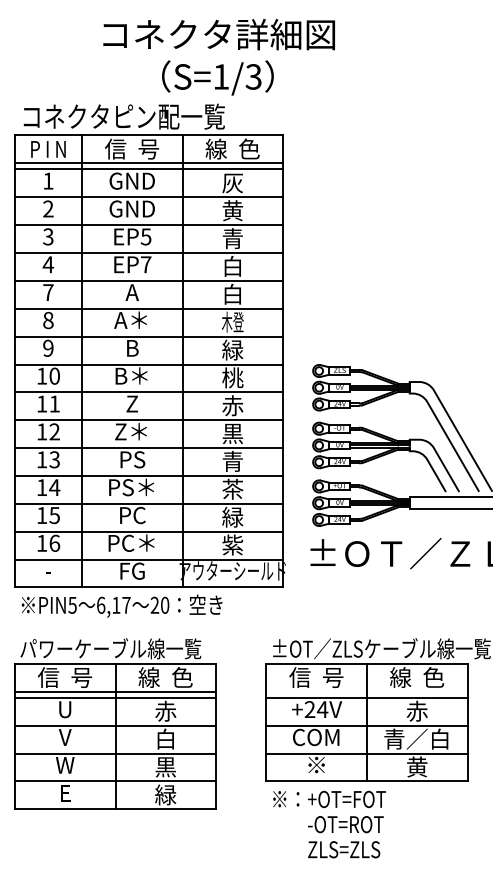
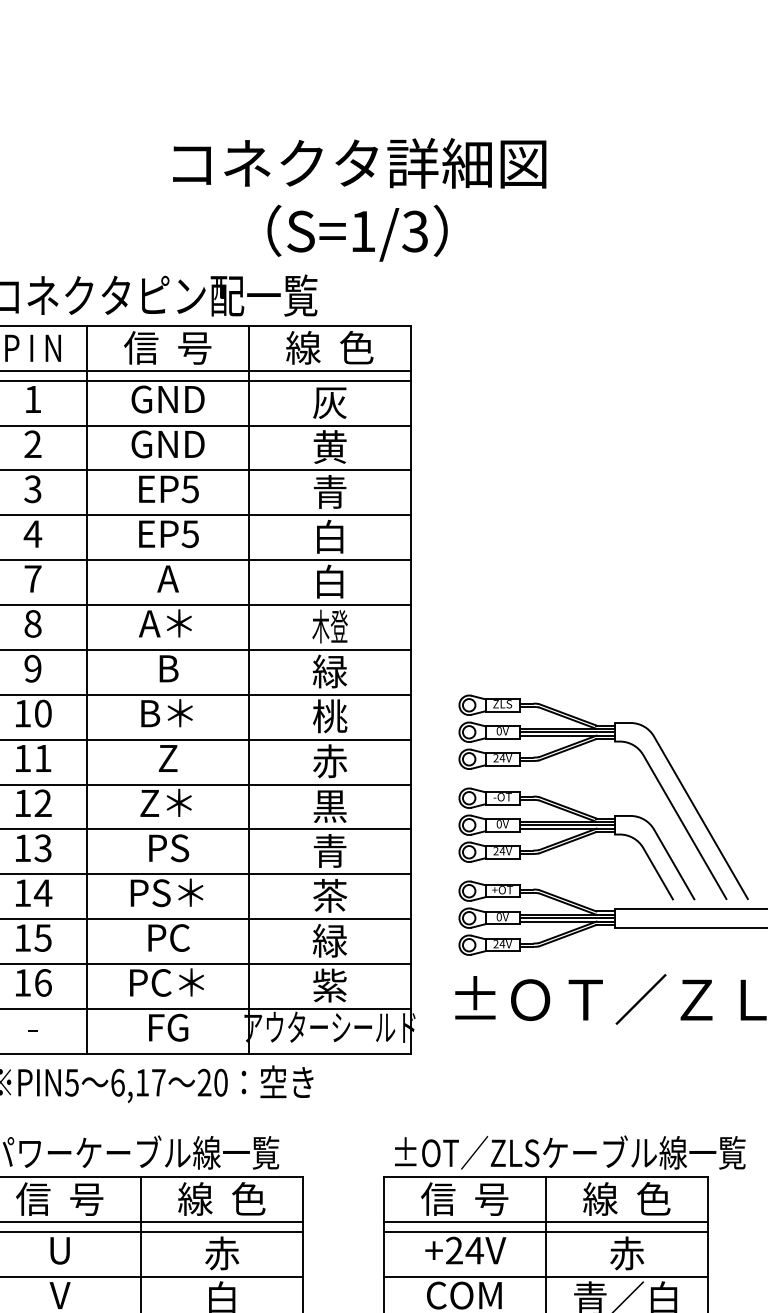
text: (218, 57) -> (358, 200), moved
text: (145, 264) -> (189, 533), EP7 -> EP5
line: (366, 691) -> (545, 1221), added

